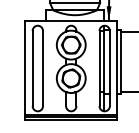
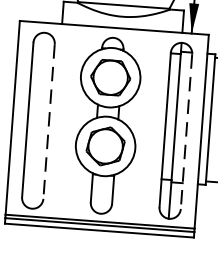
line: (43, 68) -> (50, 121), solid -> dashed
line: (109, 68) -> (185, 131), solid -> dashed

